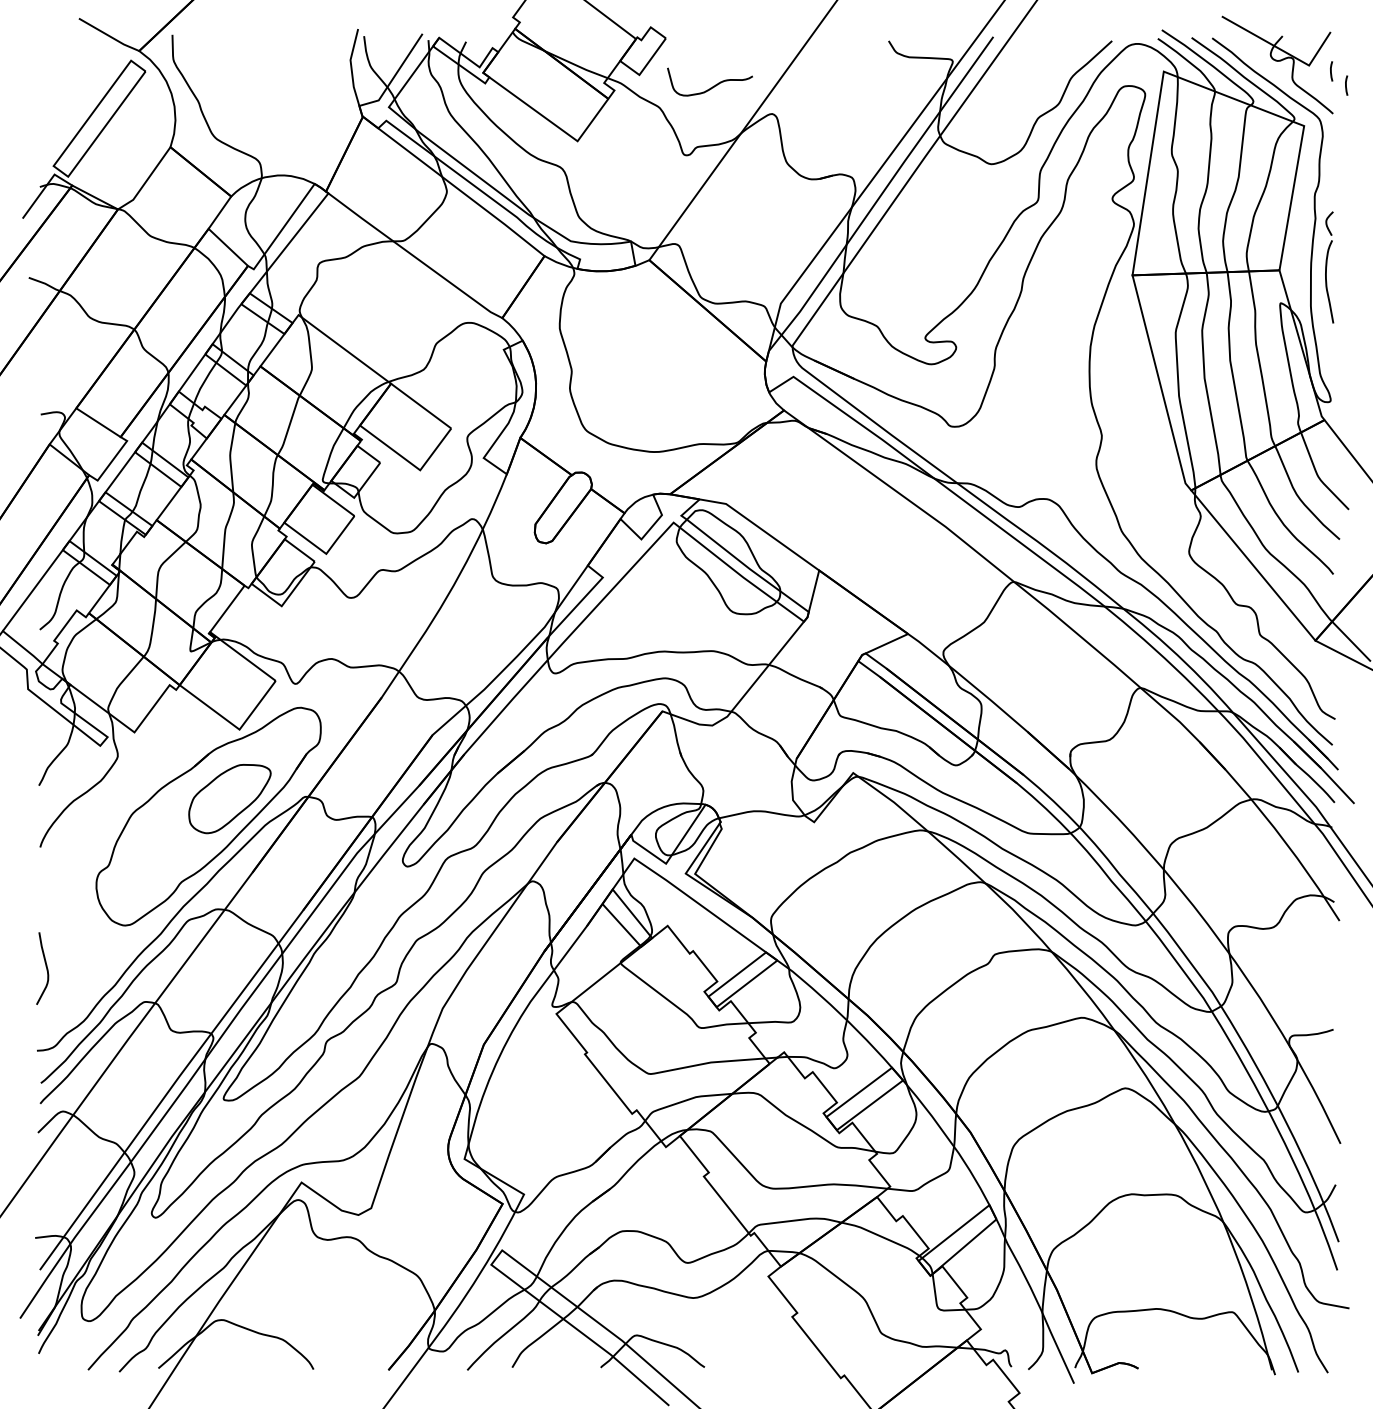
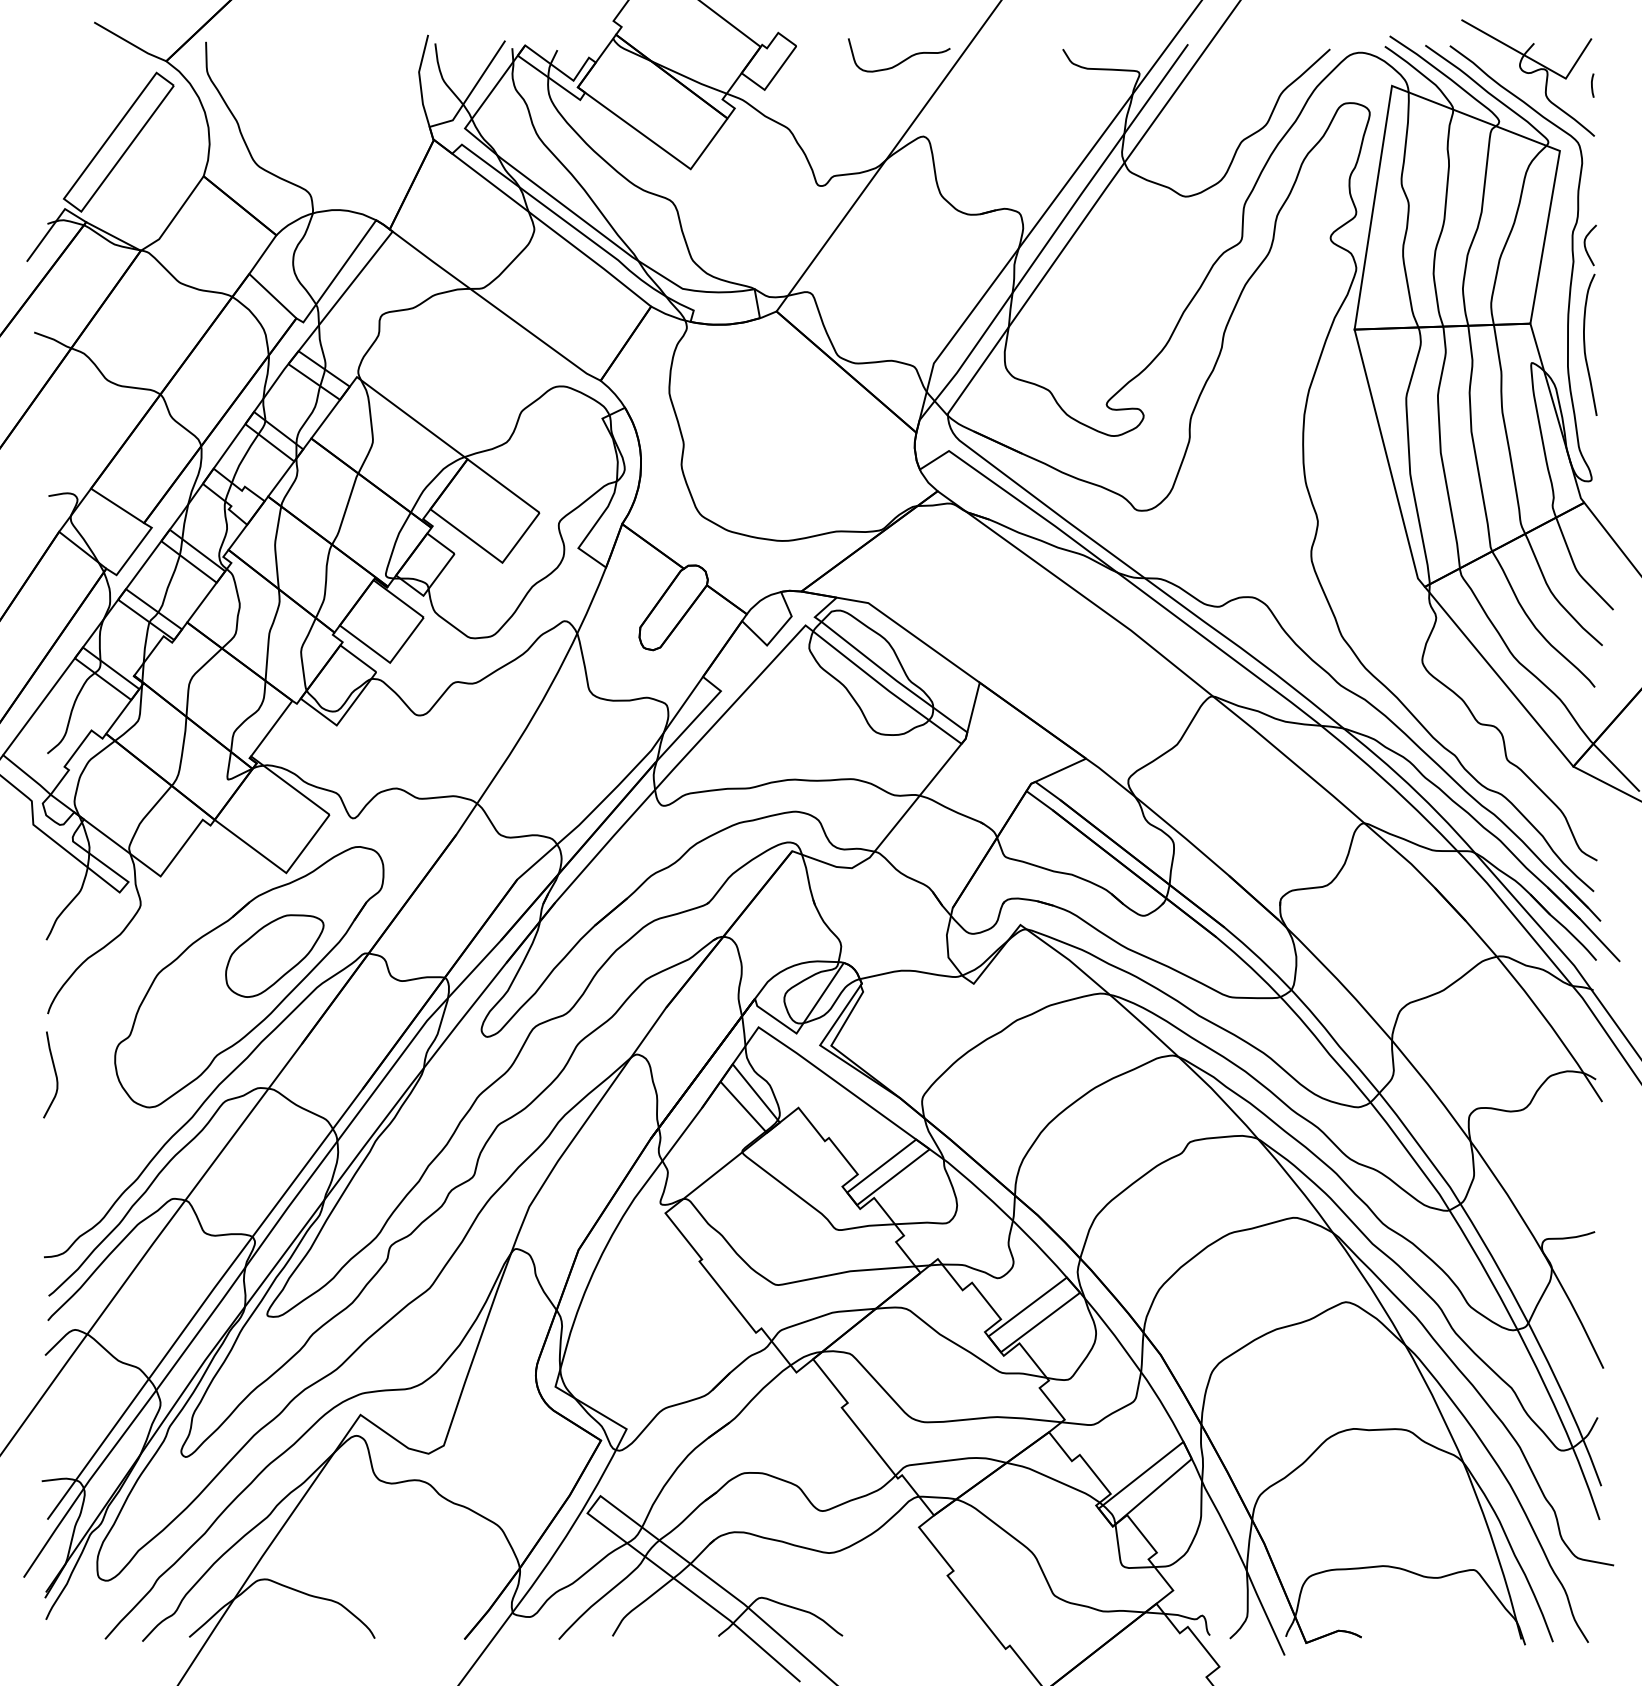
line: (1346, 85) -> (1610, 102), removed
curve: (712, 86) -> (902, 60), moved
part: (1329, 266) -> (1590, 319), size x1.43
curve: (45, 967) -> (54, 1073), moved

